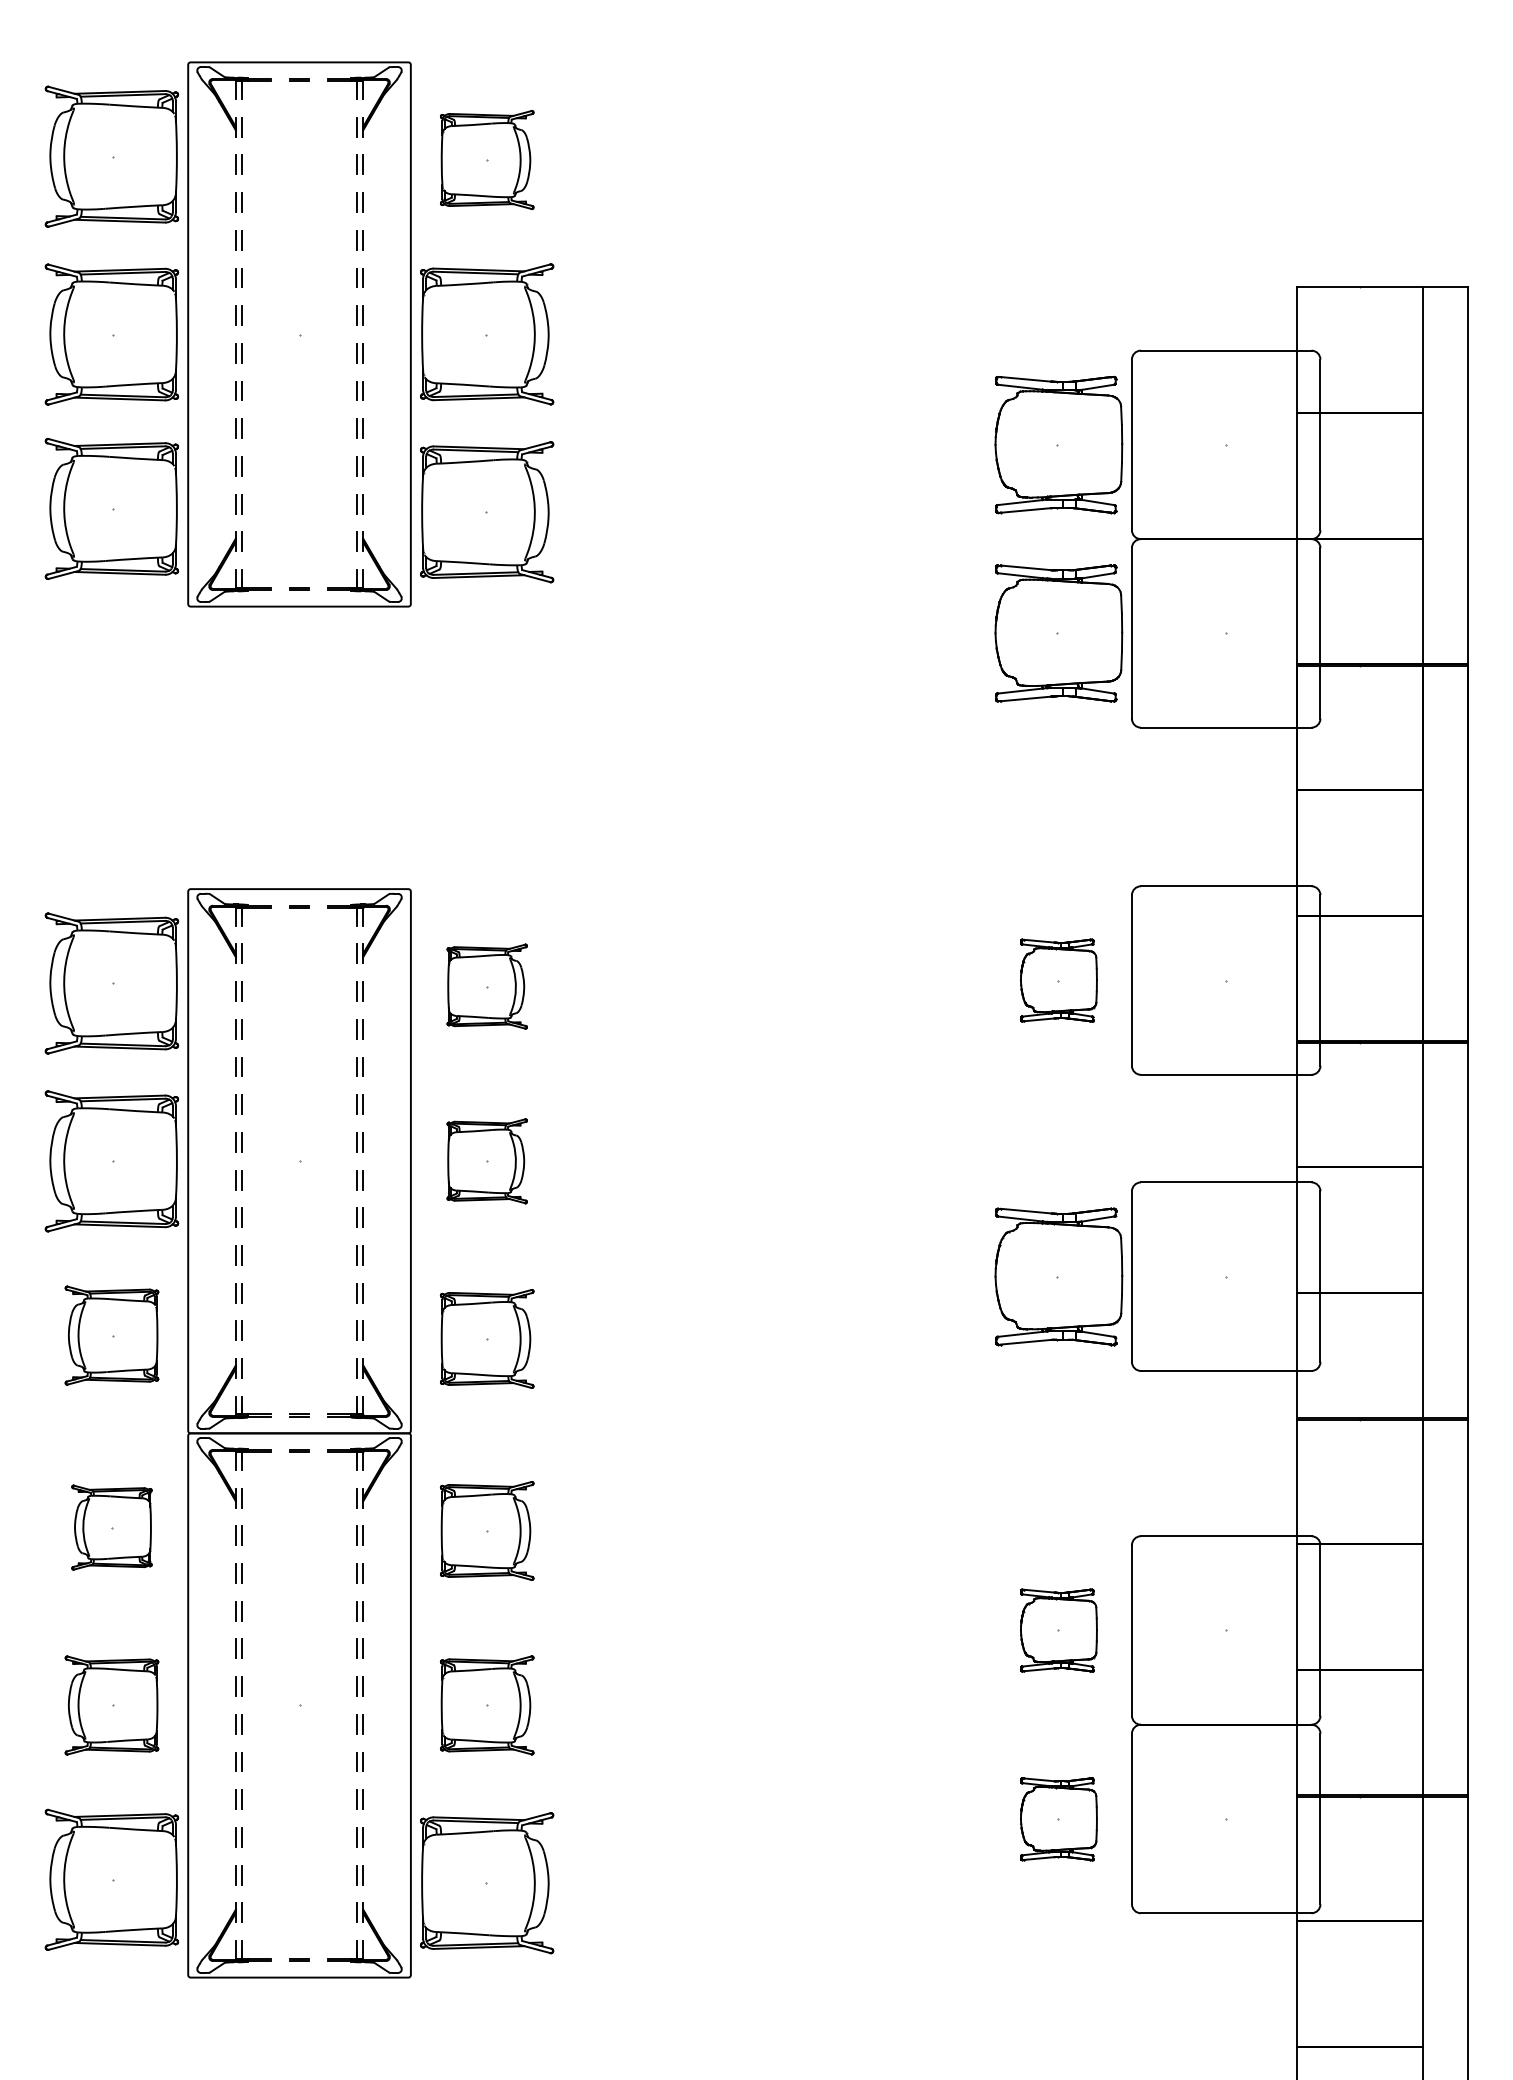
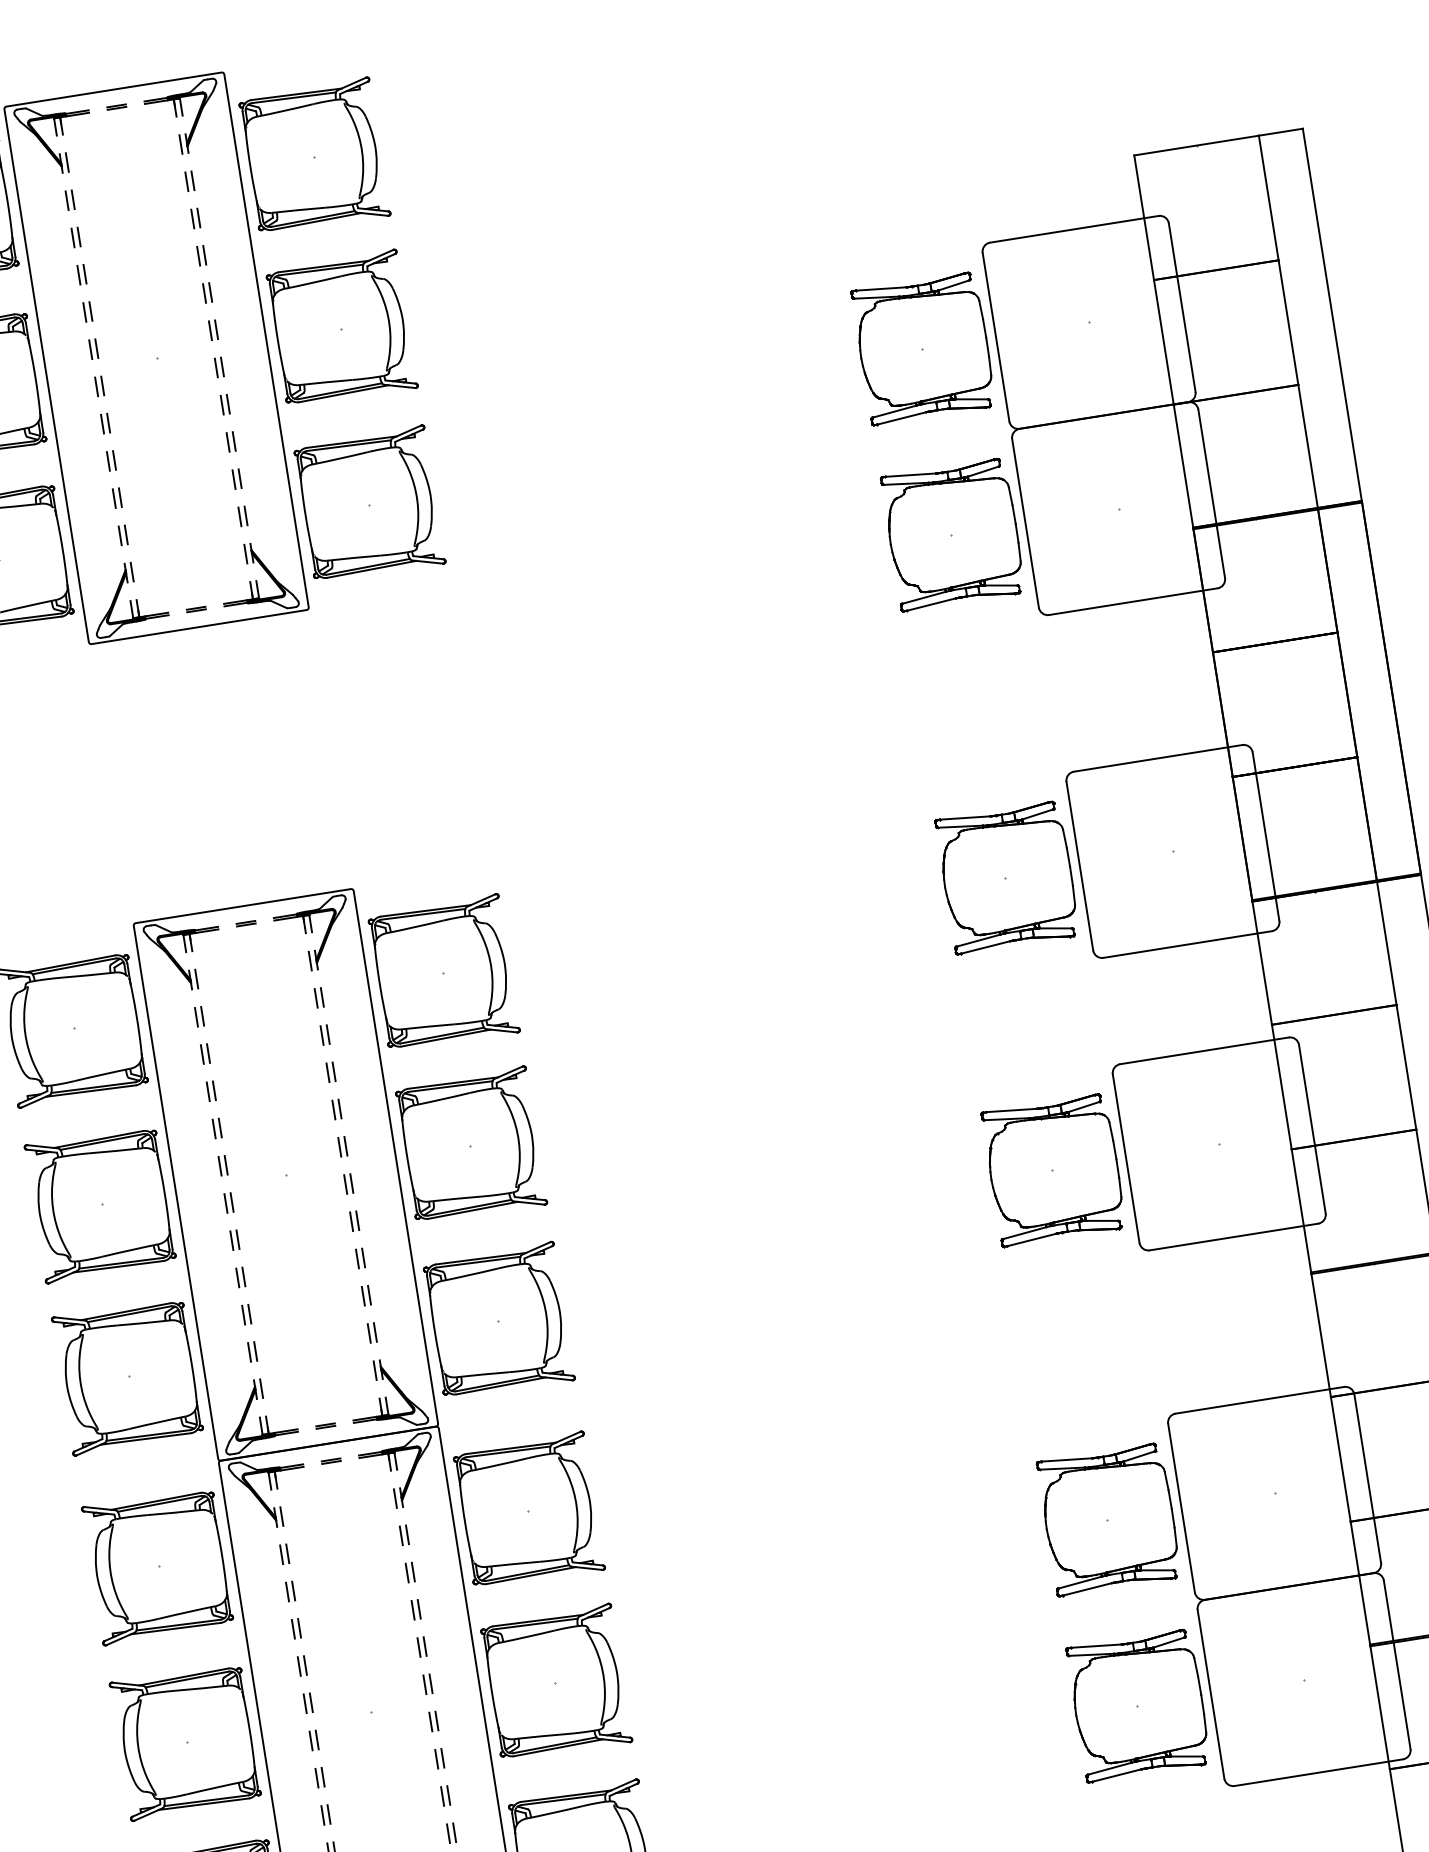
part: (487, 159) -> (314, 156), size x1.43
part: (1058, 980) -> (1007, 877), size x1.67
part: (487, 986) -> (444, 972), size x1.67
part: (487, 1161) -> (471, 1145), size x1.67
part: (111, 1335) -> (127, 1376), size x1.43
part: (487, 1338) -> (499, 1320), size x1.43
part: (111, 1527) -> (157, 1566), size x1.67
part: (487, 1530) -> (529, 1510), size x1.43
part: (1058, 1630) -> (1108, 1519), size x1.67
part: (111, 1705) -> (185, 1741), size x1.43
part: (487, 1705) -> (556, 1683), size x1.43
part: (1058, 1819) -> (1138, 1706), size x1.67

